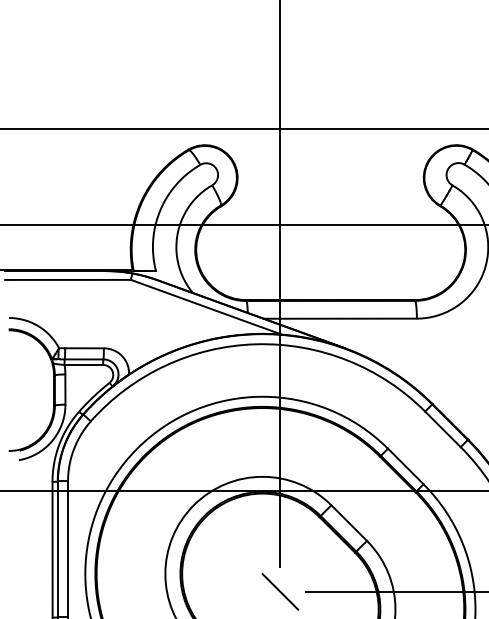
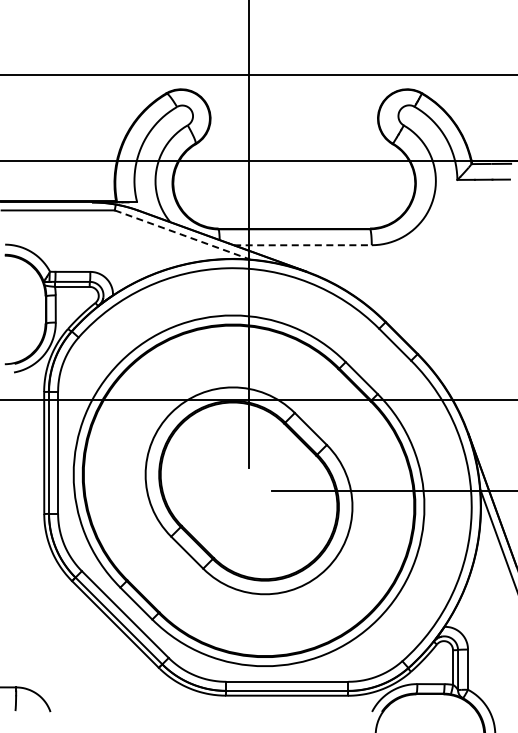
line: (207, 307) -> (183, 235), solid -> dashed
line: (339, 318) -> (302, 245), solid -> dashed
line: (280, 591) -> (249, 490), removed

